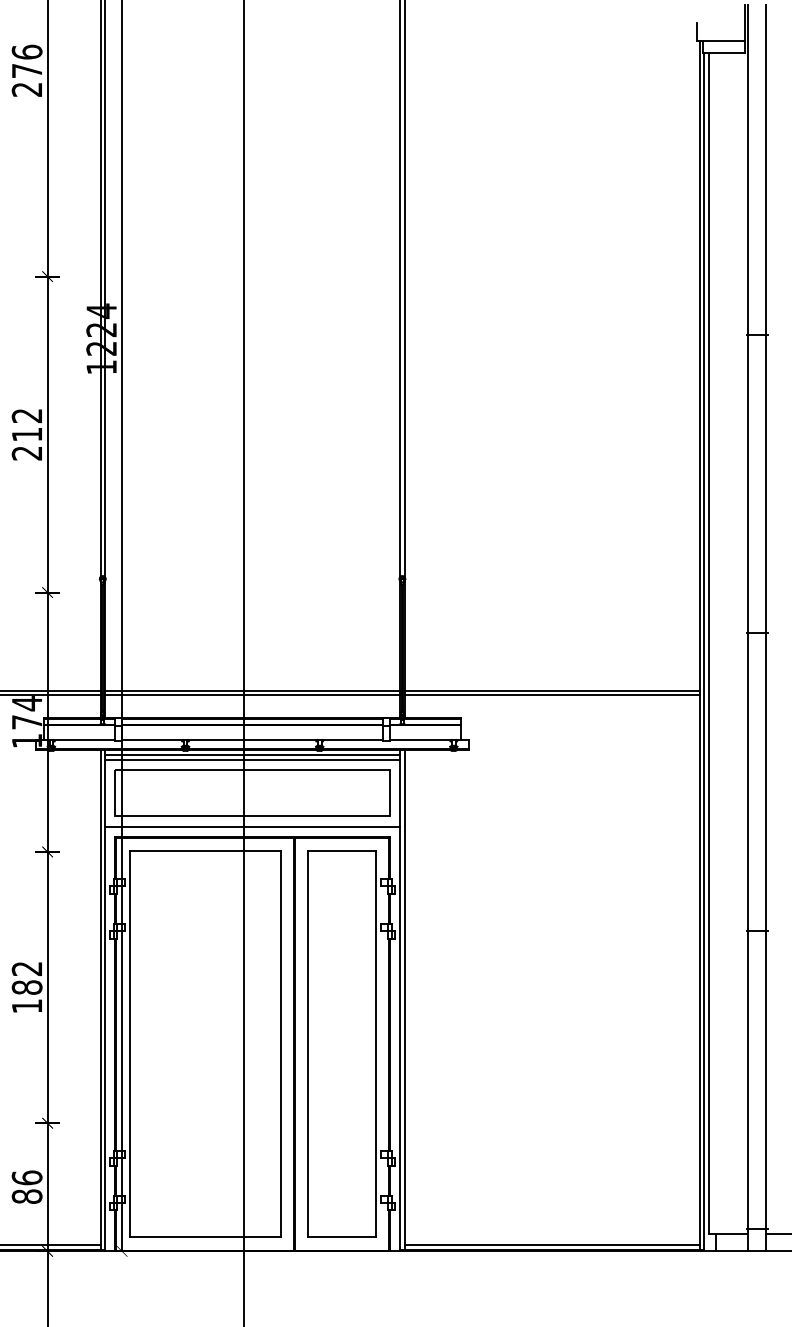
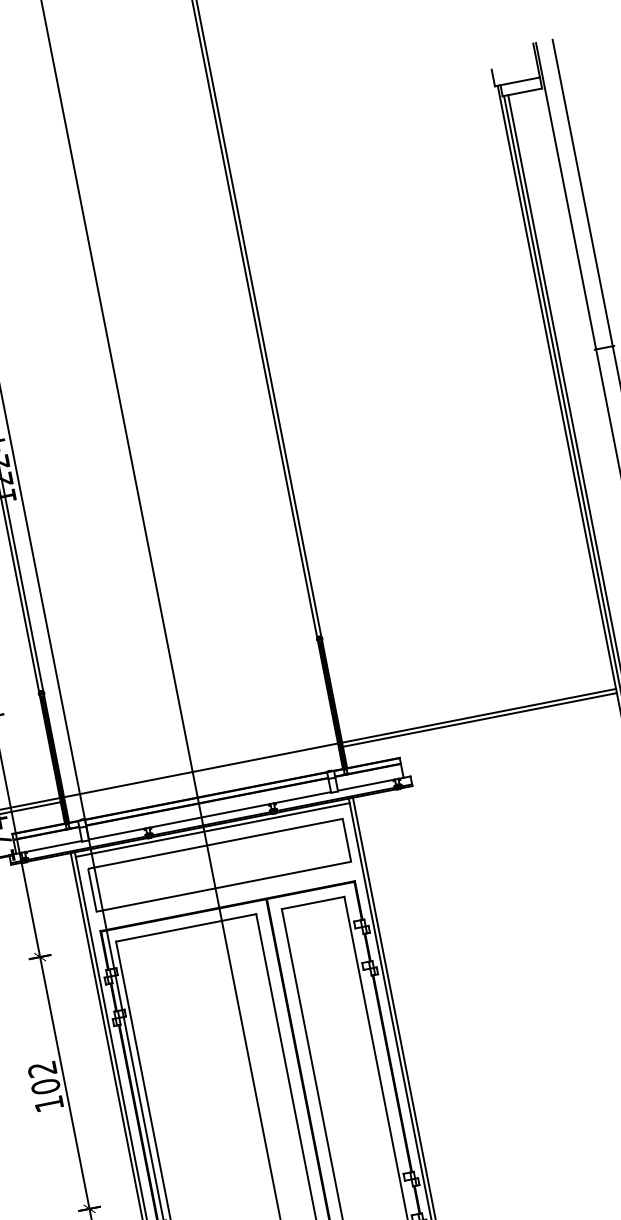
line: (252, 695) -> (201, 774), removed
line: (252, 759) -> (213, 833), removed
line: (252, 826) -> (225, 896), removed
text: (27, 987) -> (46, 1086), 182 -> 102

